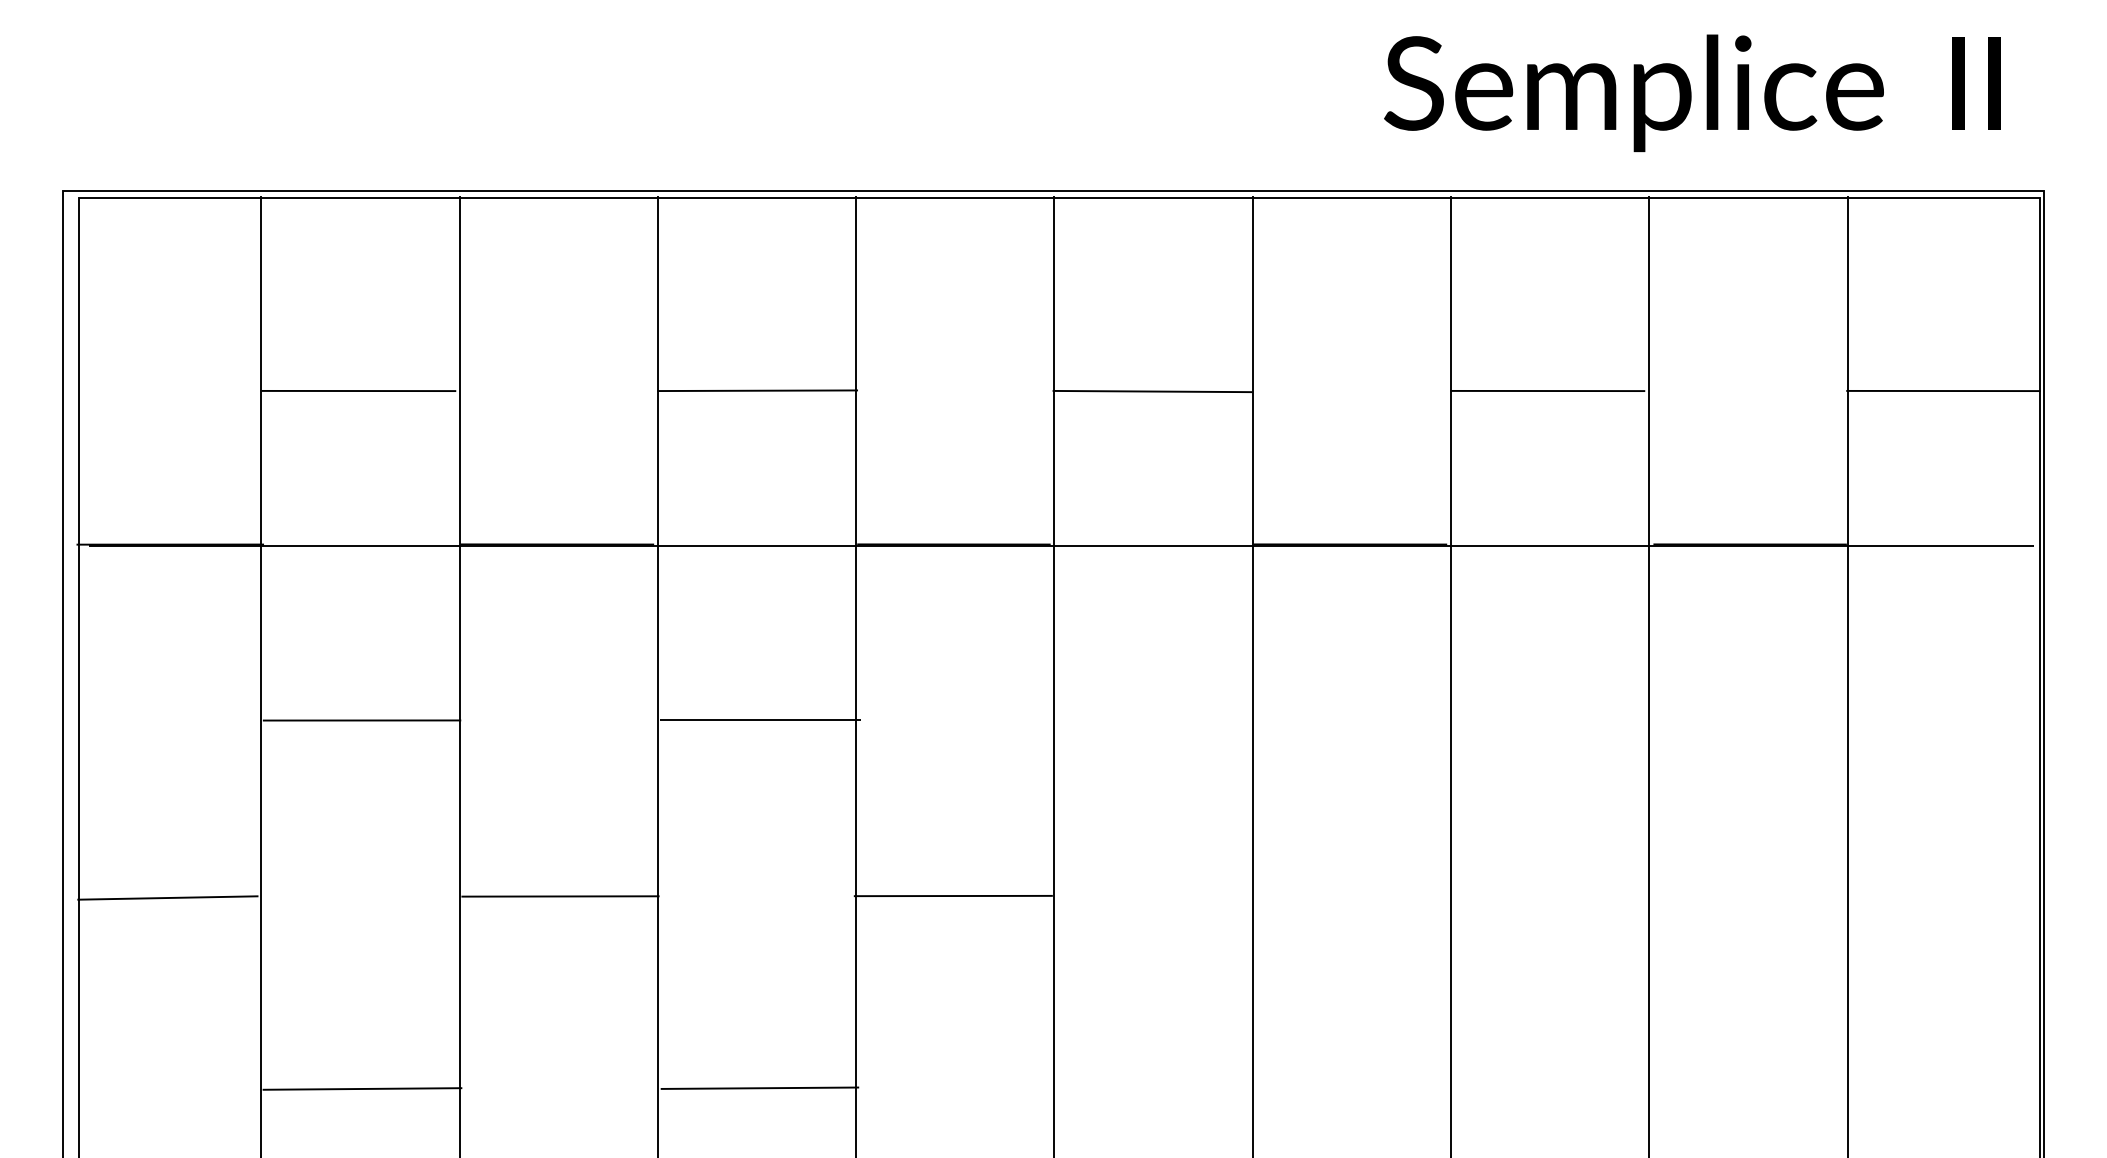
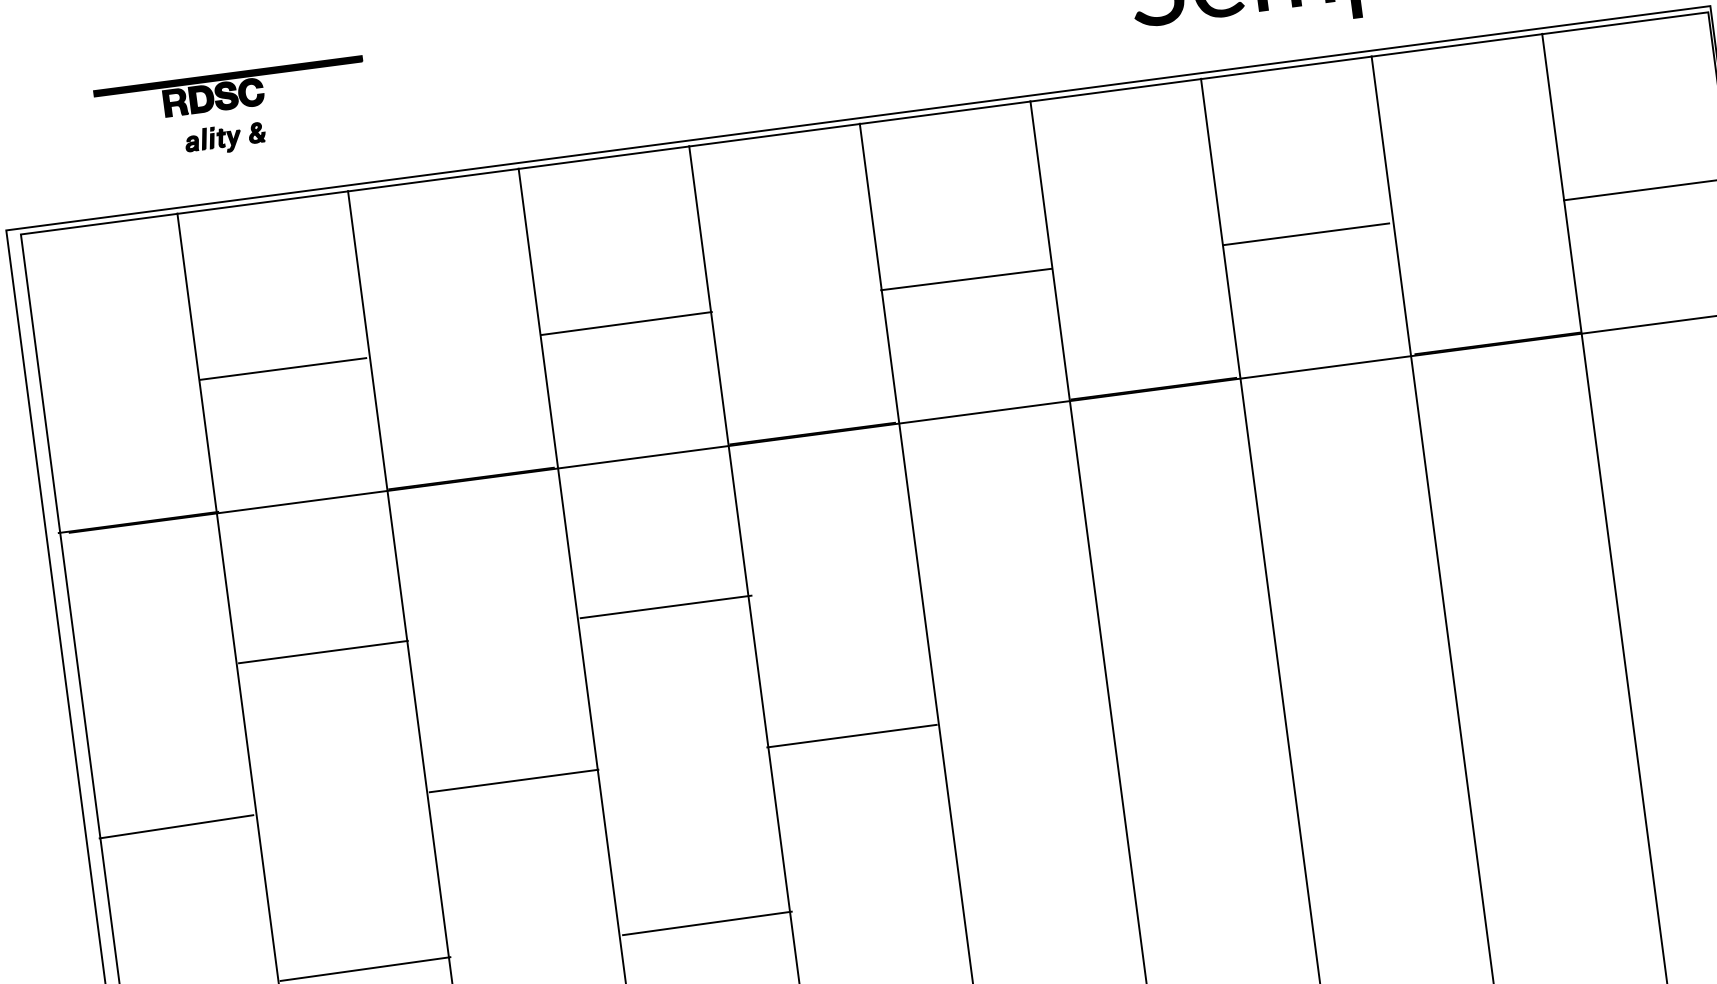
part: (339, 89) -> (232, 111), added

